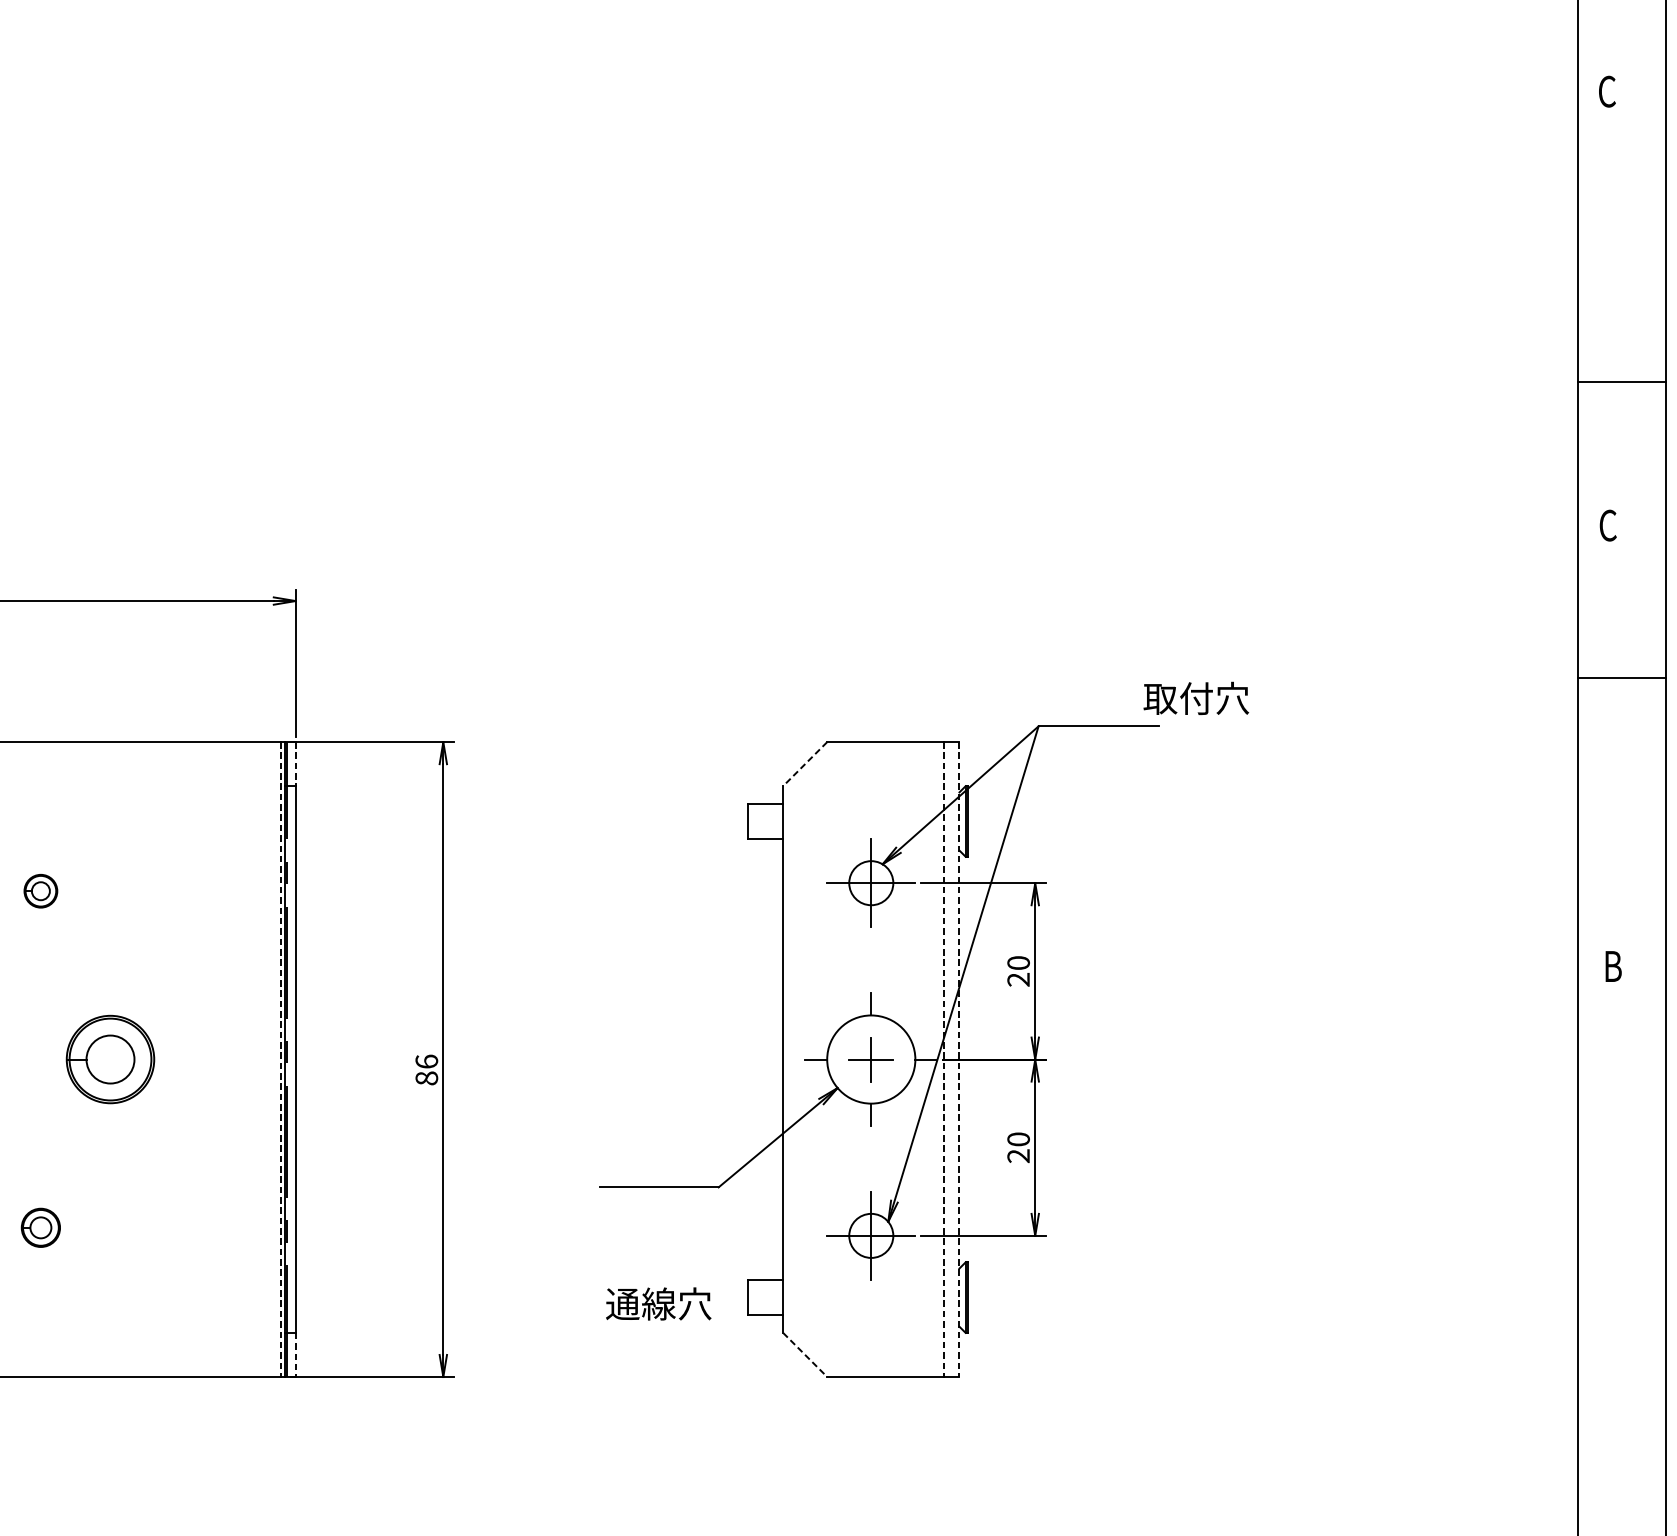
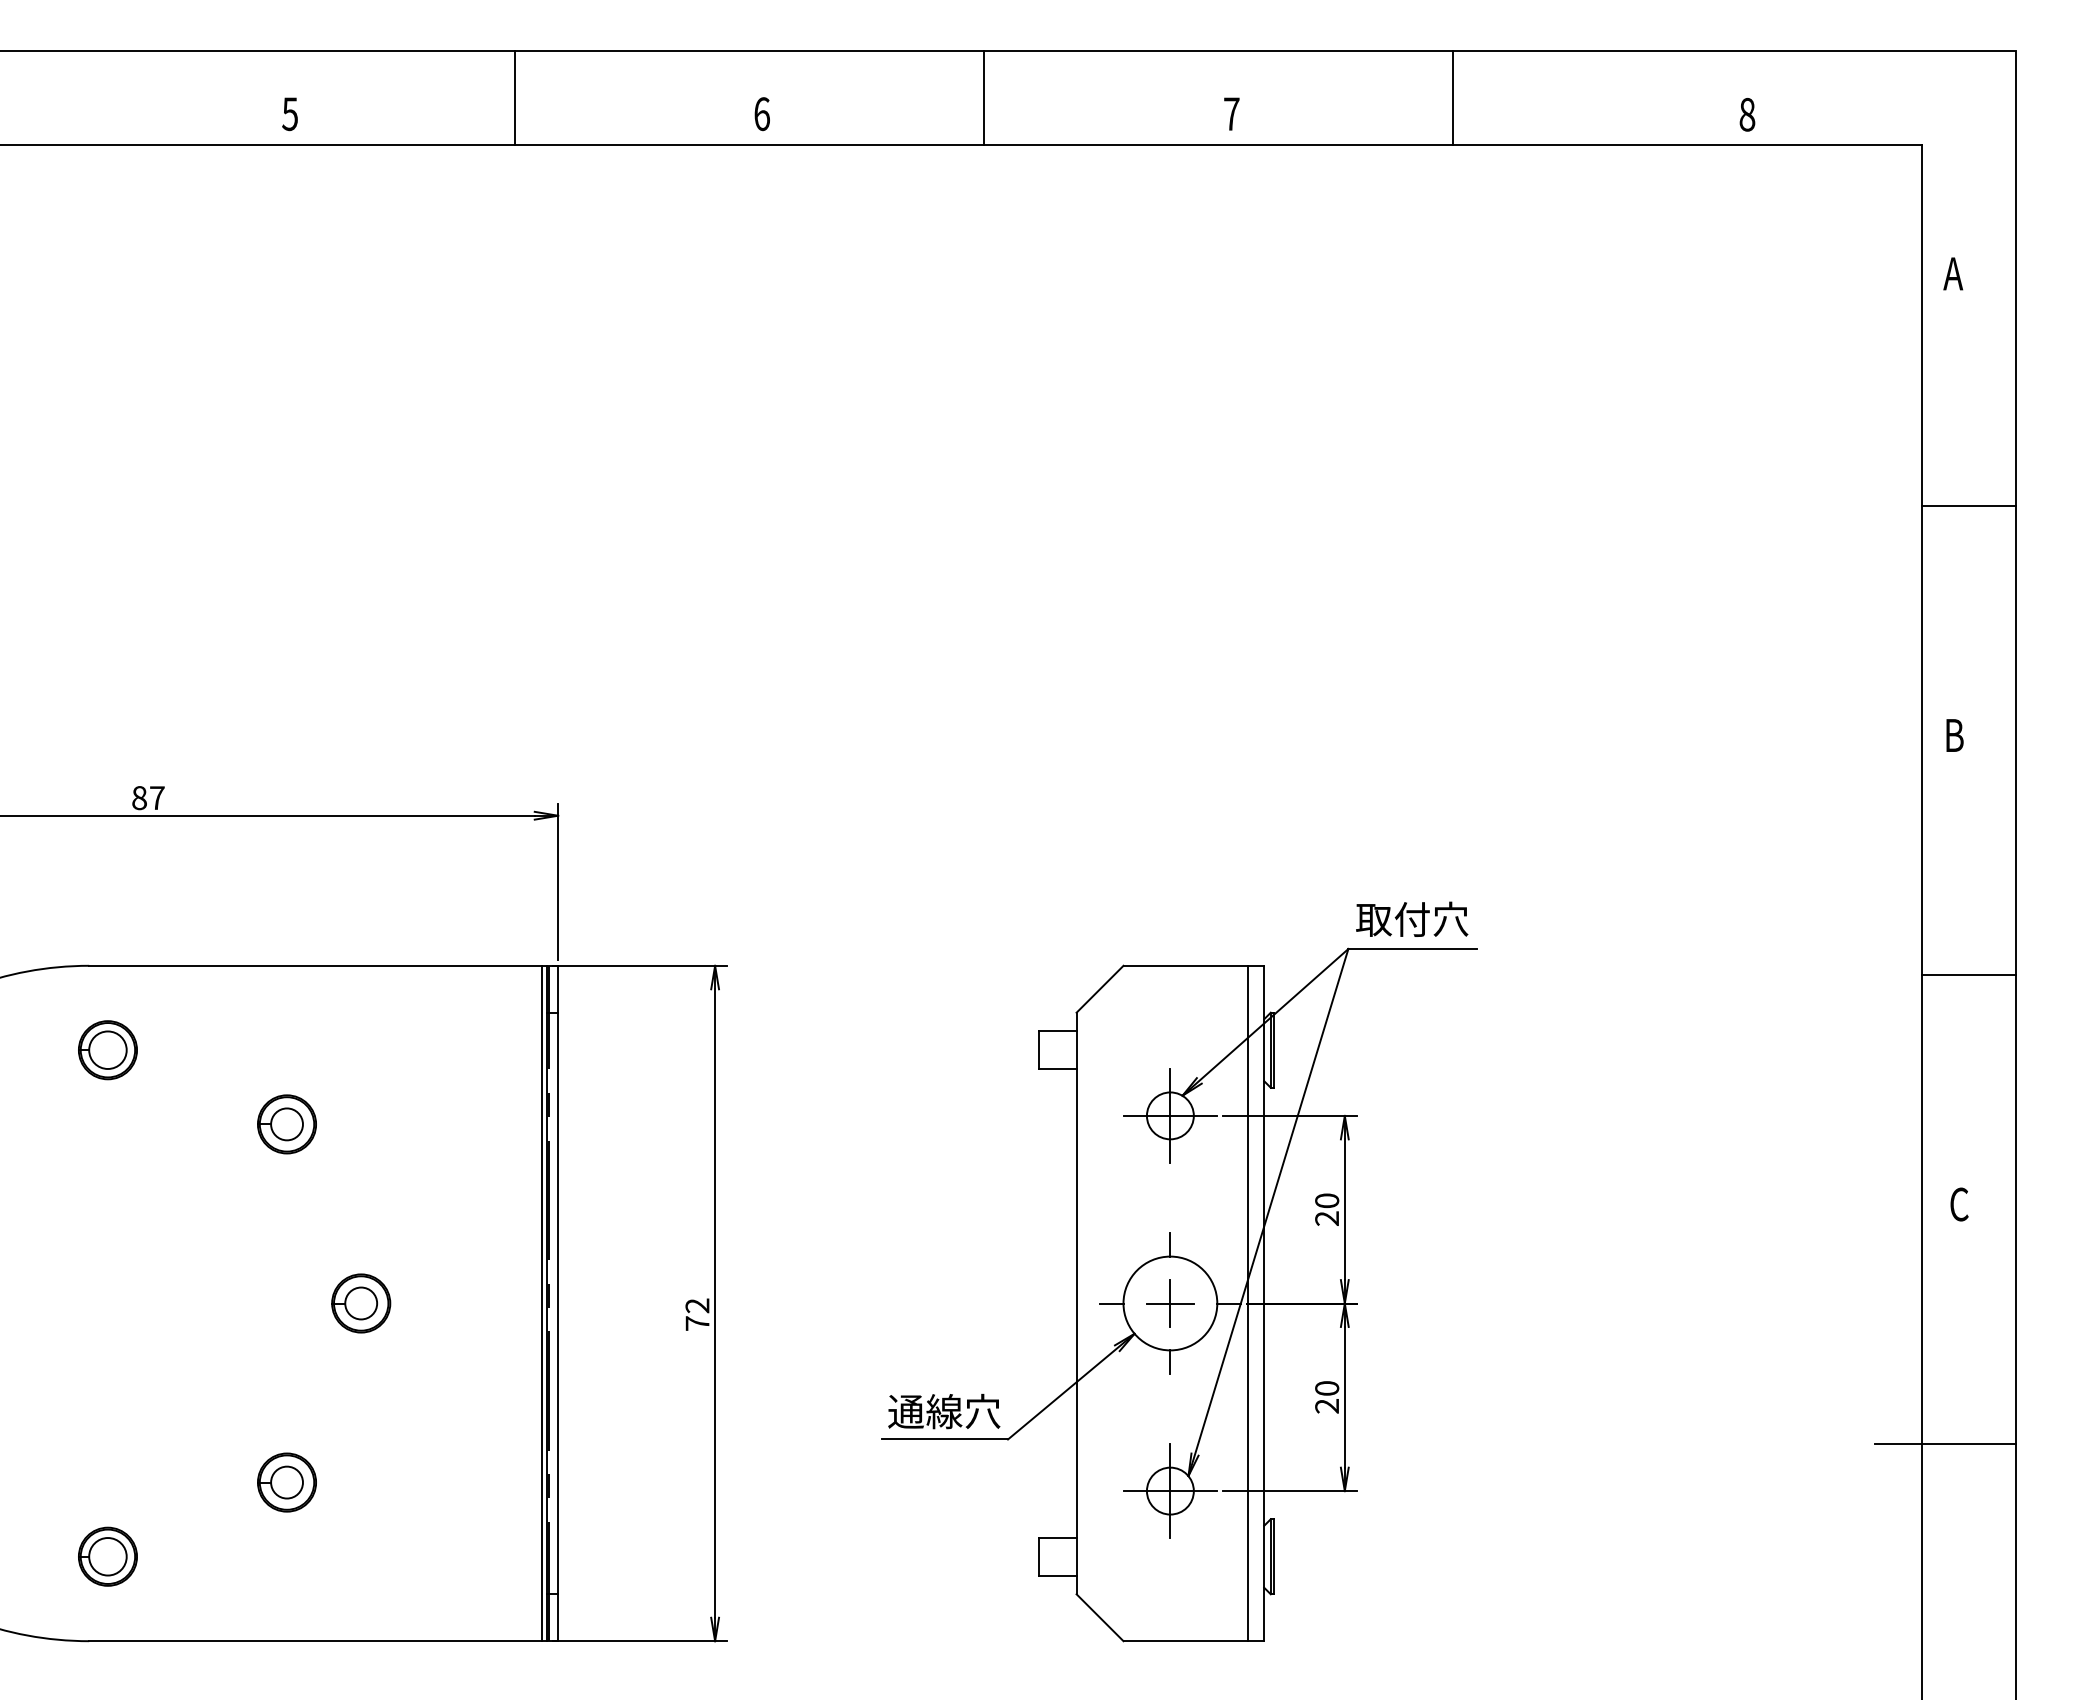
text: (1607, 91) -> (1953, 273), C -> A
line: (1621, 381) -> (1968, 505), moved
text: (1608, 525) -> (1954, 735), C -> B
line: (1621, 677) -> (1968, 974), moved
text: (1196, 697) -> (1412, 918), moved
line: (296, 764) -> (558, 989), dashed -> solid
line: (804, 764) -> (1099, 989), dashed -> solid
part: (40, 891) -> (286, 1124), size x1.67
text: (1613, 966) -> (1959, 1204), B -> C
part: (110, 1059) -> (361, 1303), size x0.62
line: (281, 1059) -> (542, 1303), dashed -> solid
line: (944, 1059) -> (1248, 1303), dashed -> solid
line: (959, 1059) -> (1264, 1303), dashed -> solid
text: (426, 1069) -> (697, 1314), 86 -> 72
line: (1598, 1191) -> (1944, 1443), added
part: (40, 1227) -> (286, 1482), size x1.43
text: (658, 1303) -> (944, 1411), moved
line: (296, 1355) -> (558, 1618), dashed -> solid
line: (805, 1355) -> (1100, 1618), dashed -> solid

